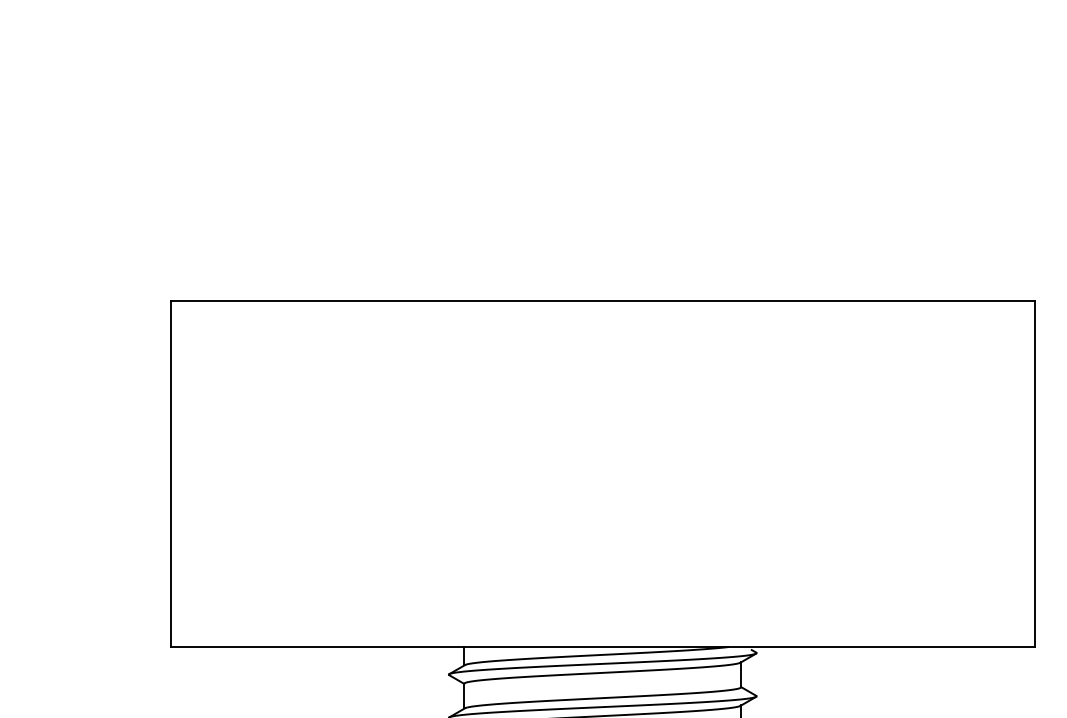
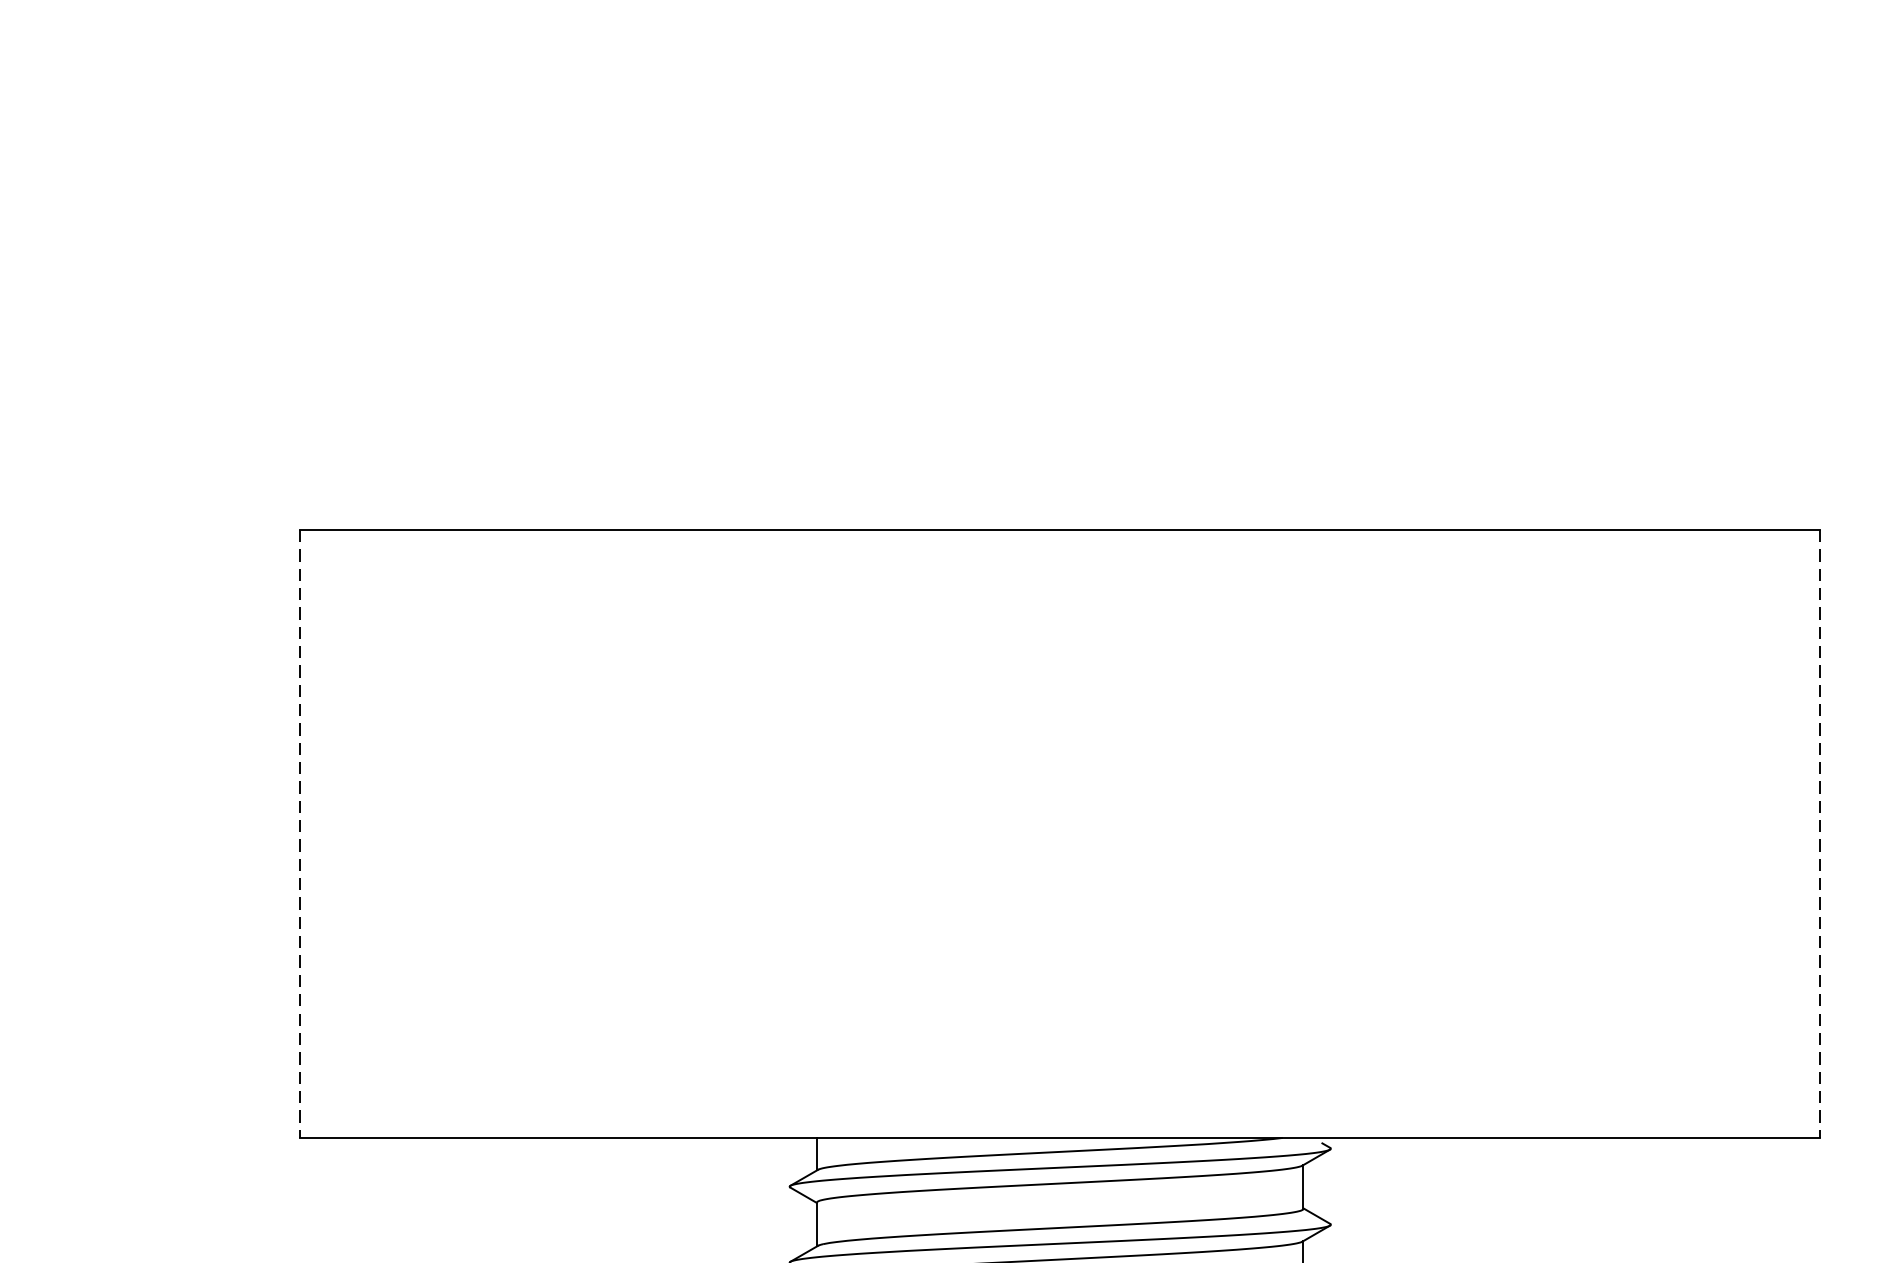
line: (170, 474) -> (300, 834), solid -> dashed
line: (1034, 474) -> (1819, 834), solid -> dashed

